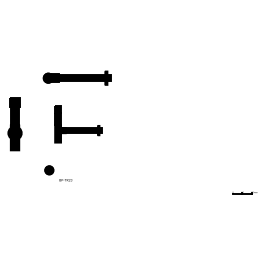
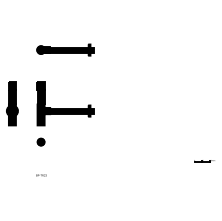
part: (76, 77) -> (64, 49), moved
part: (78, 124) -> (65, 103), size x1.43
text: (65, 180) -> (41, 175), moved

